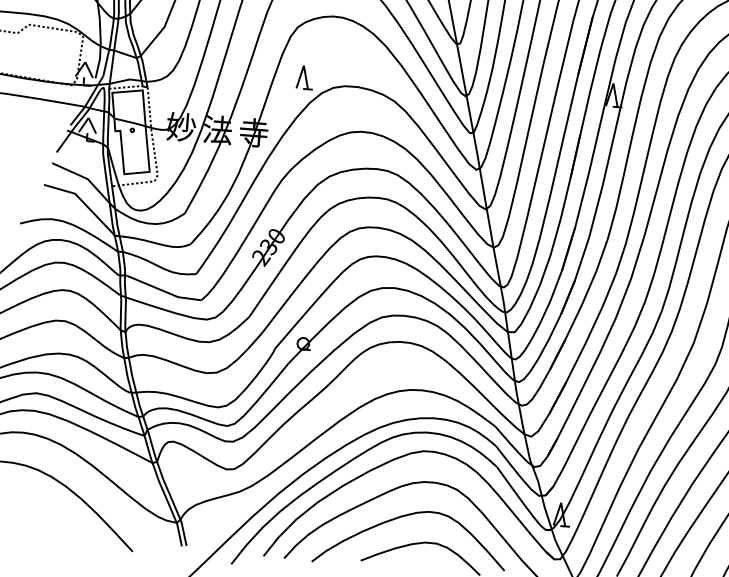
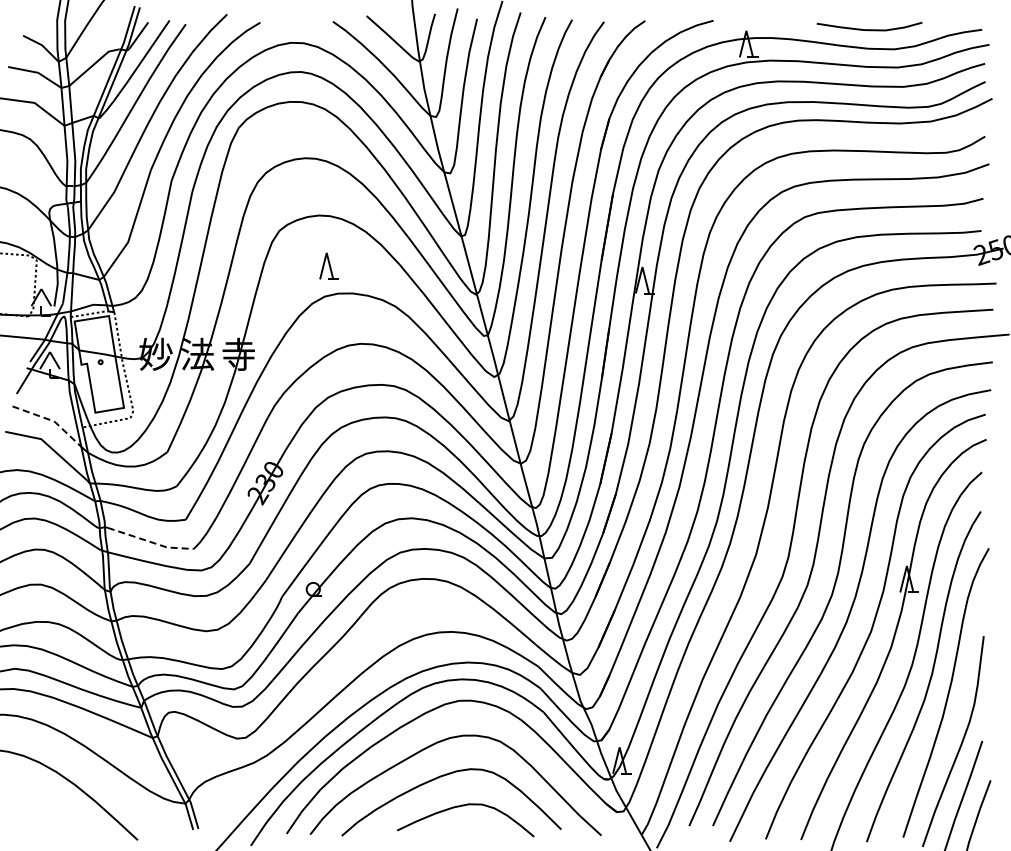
part: (304, 76) -> (328, 265), moved
line: (85, 178) -> (51, 420), solid -> dashed
line: (164, 291) -> (151, 542), solid -> dashed

